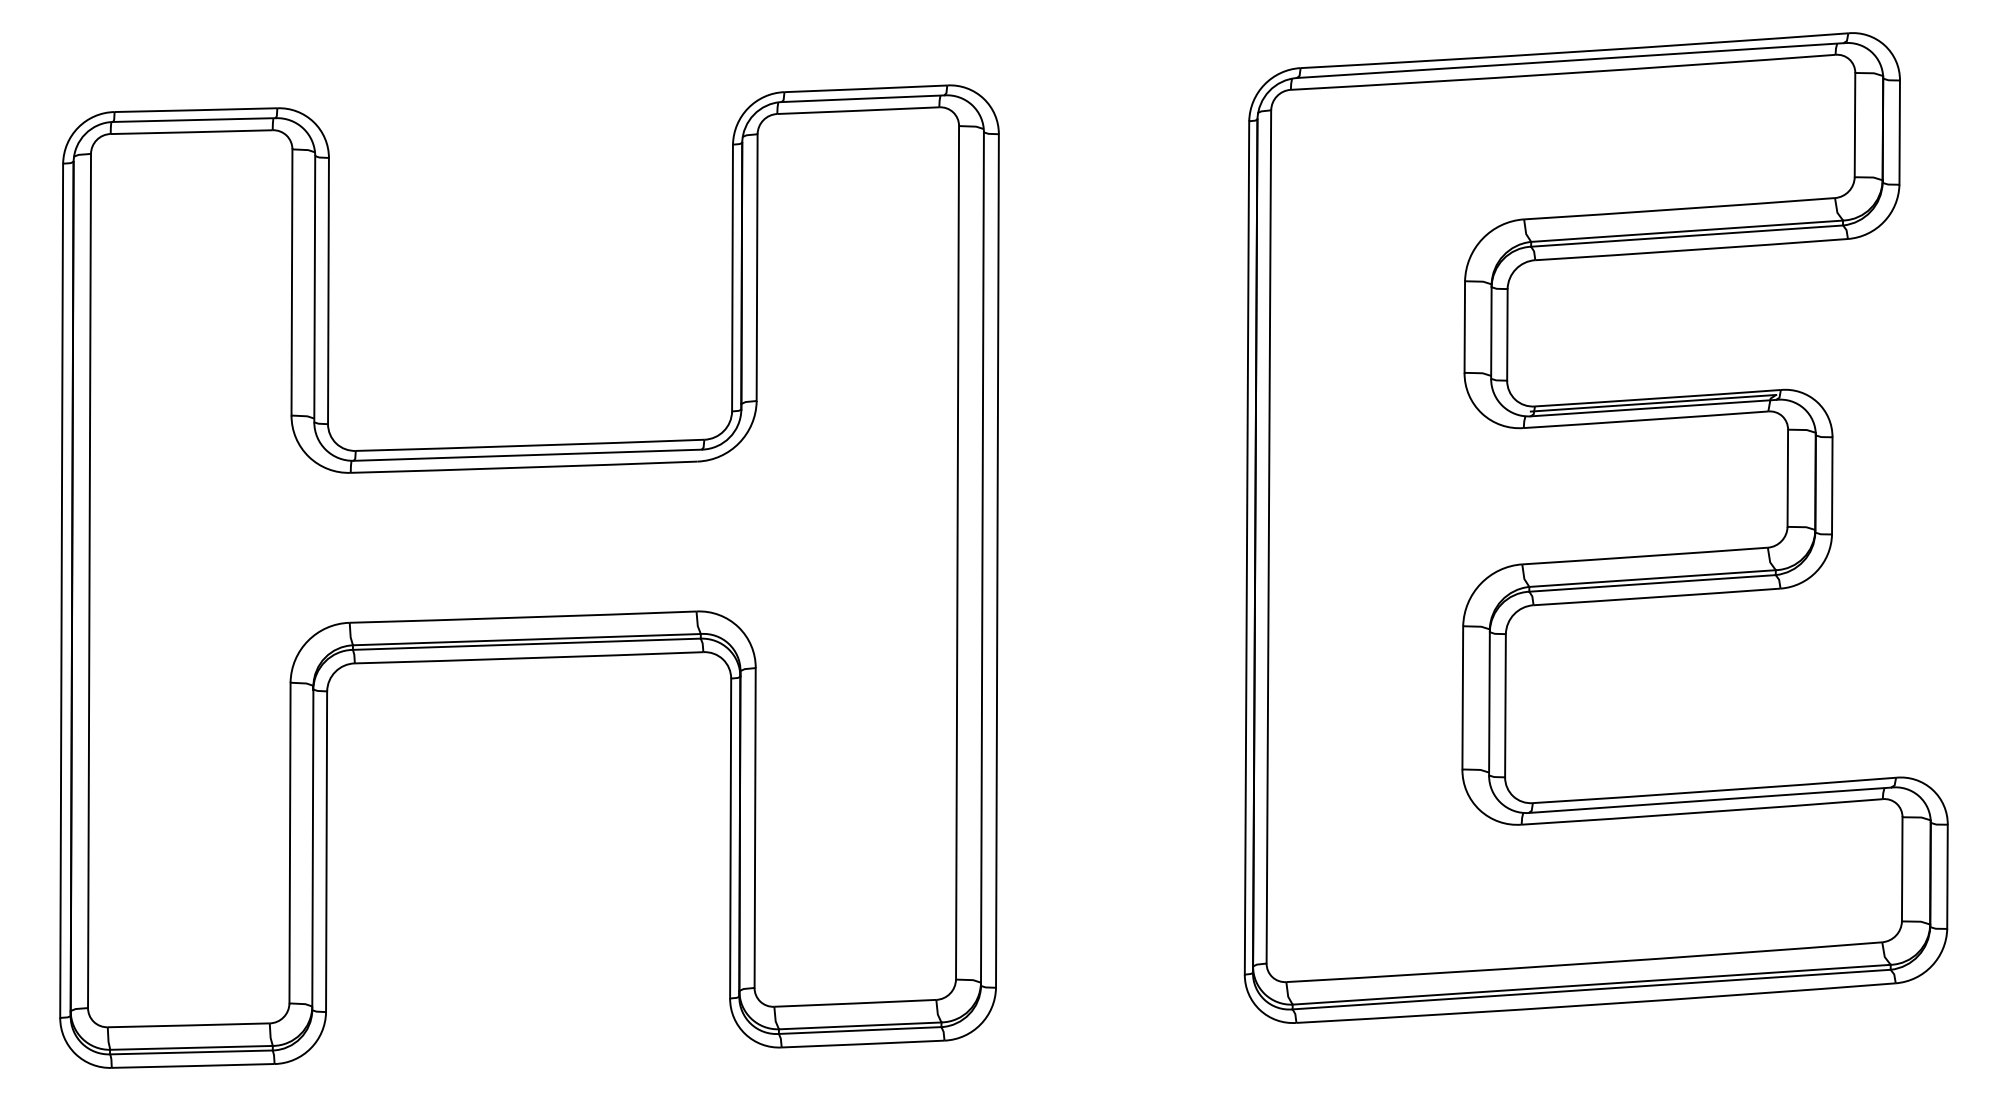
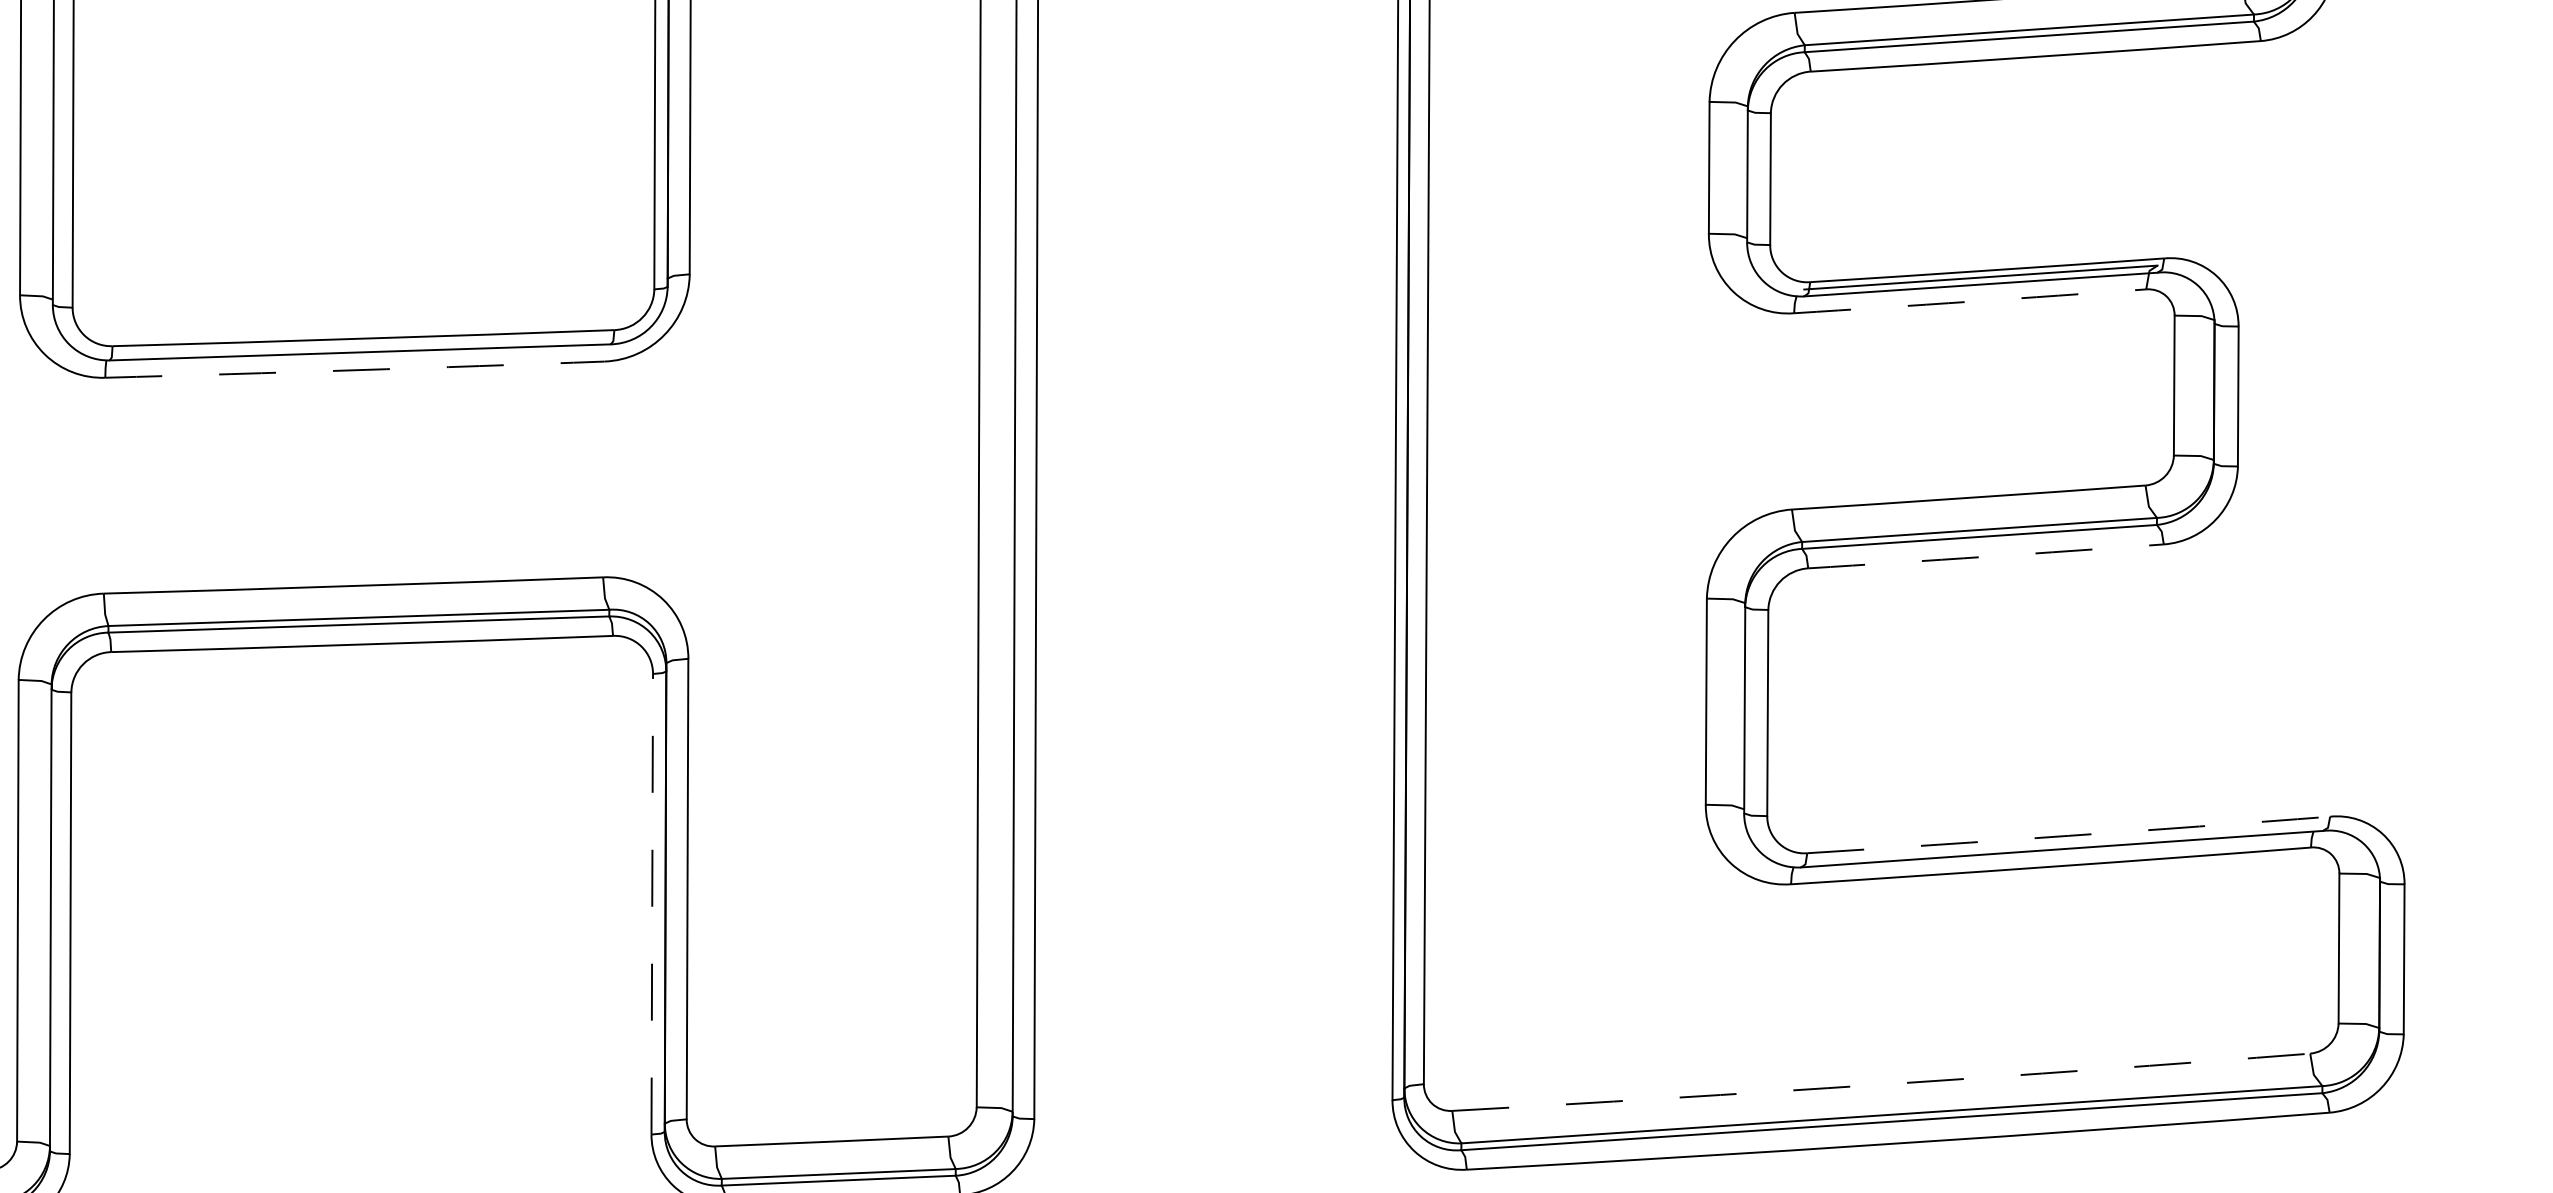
arc: (1646, 420) -> (1970, 302), solid -> dashed
arc: (524, 467) -> (355, 370), solid -> dashed
arc: (1657, 597) -> (1986, 557), solid -> dashed
arc: (1714, 791) -> (2068, 836), solid -> dashed
line: (730, 838) -> (652, 904), solid -> dashed
arc: (1584, 963) -> (1881, 1084), solid -> dashed

